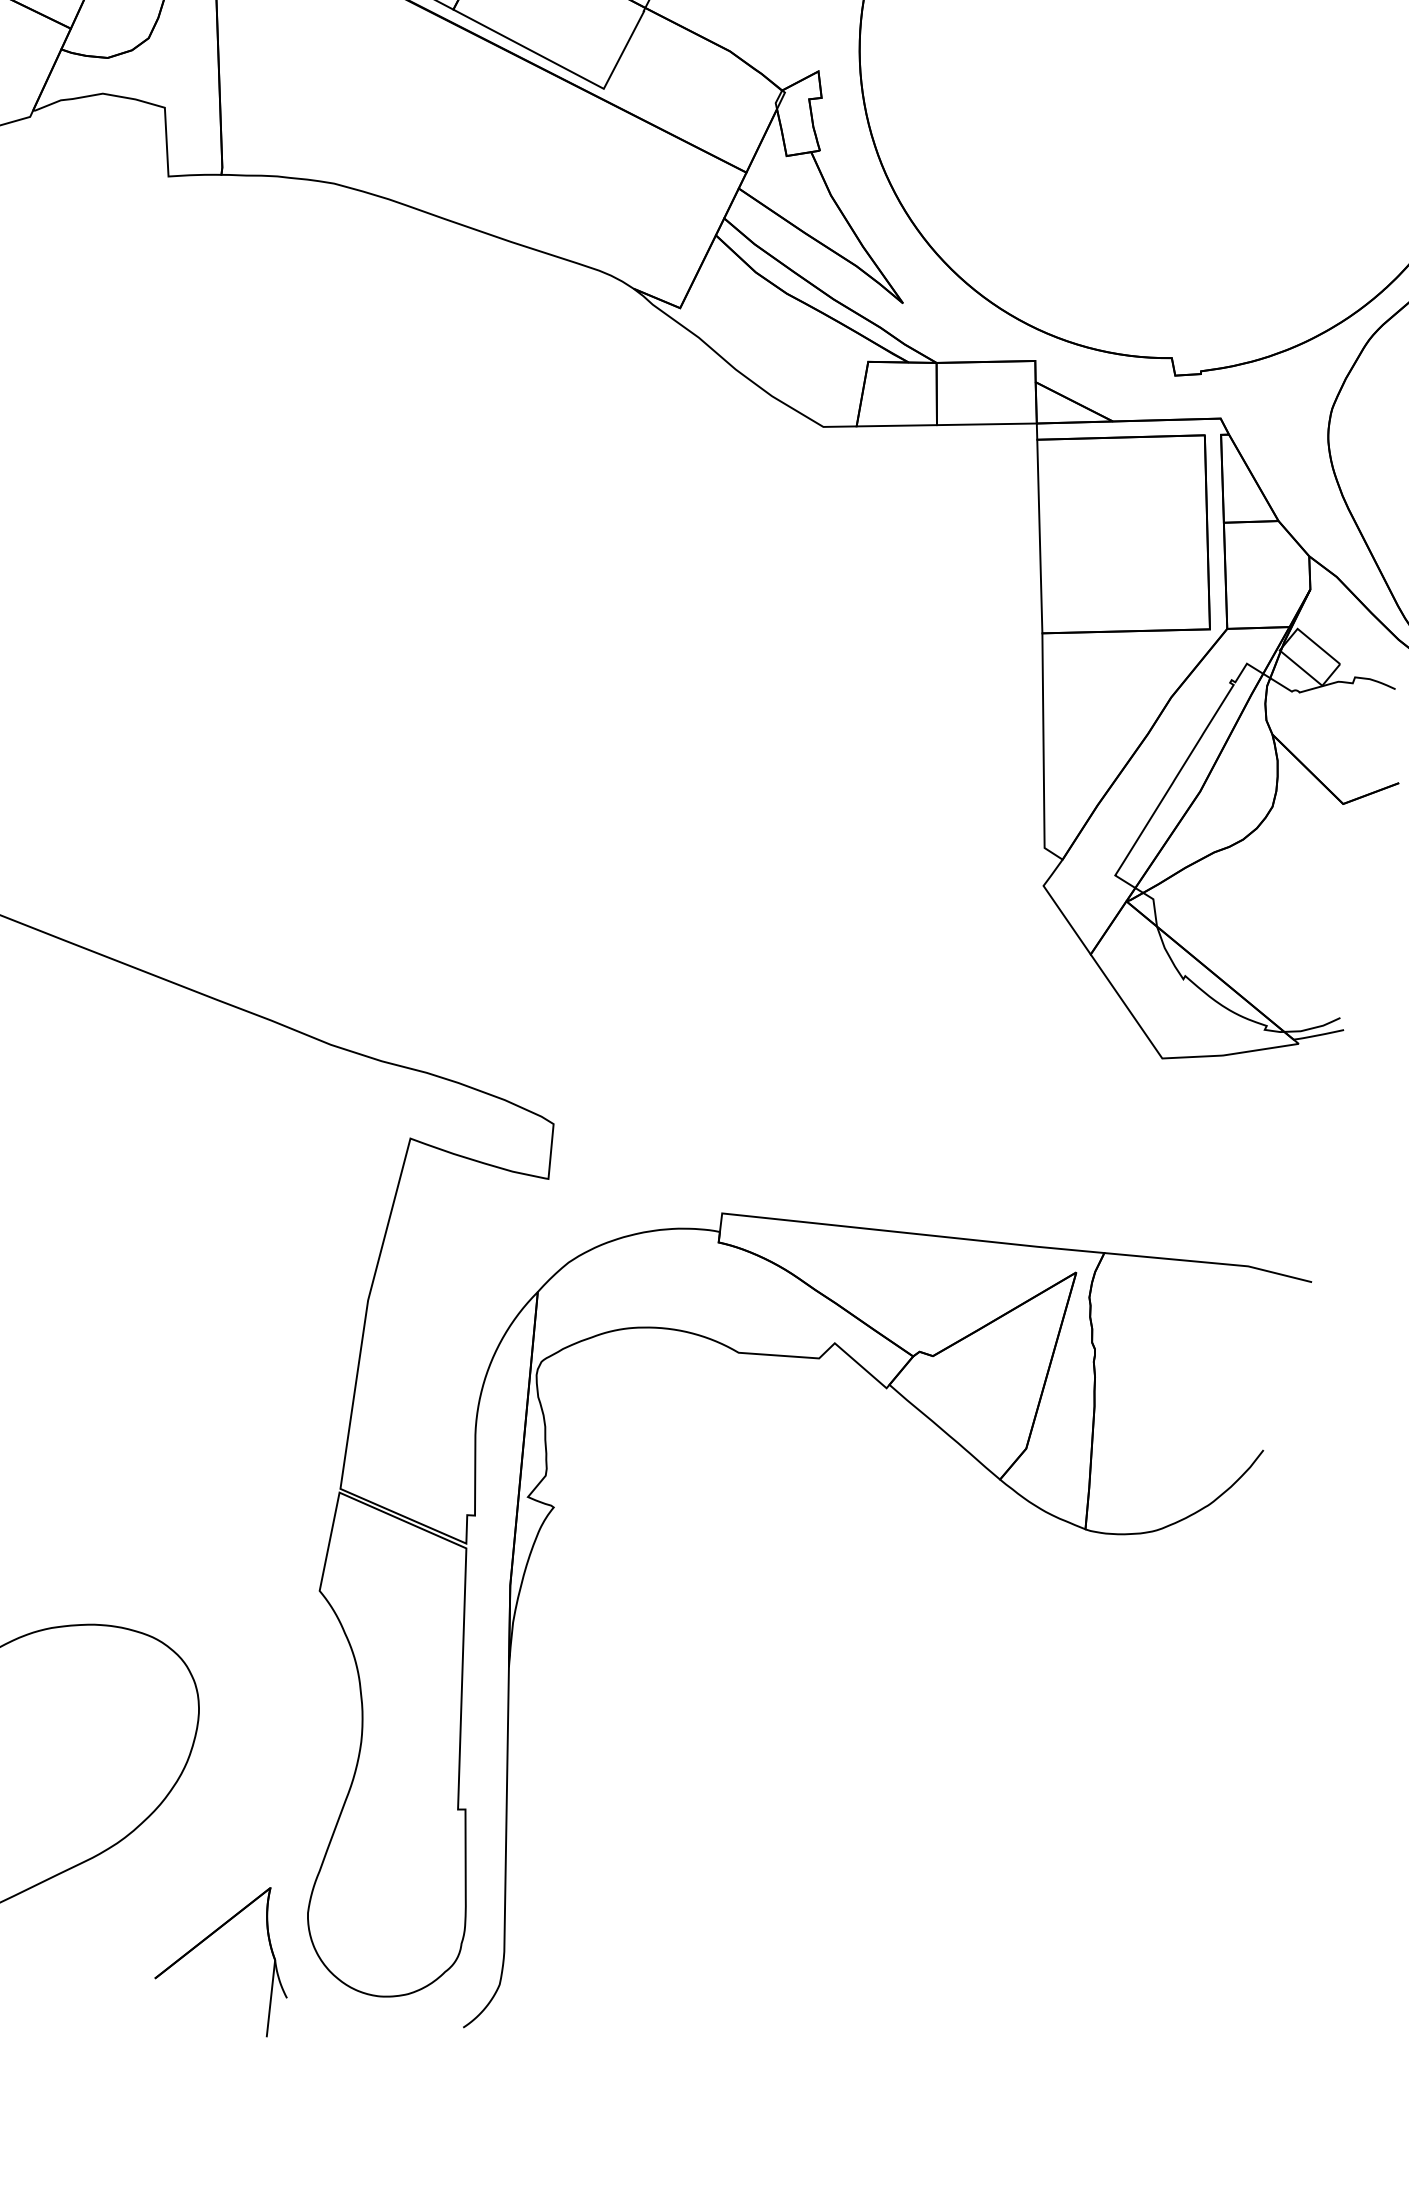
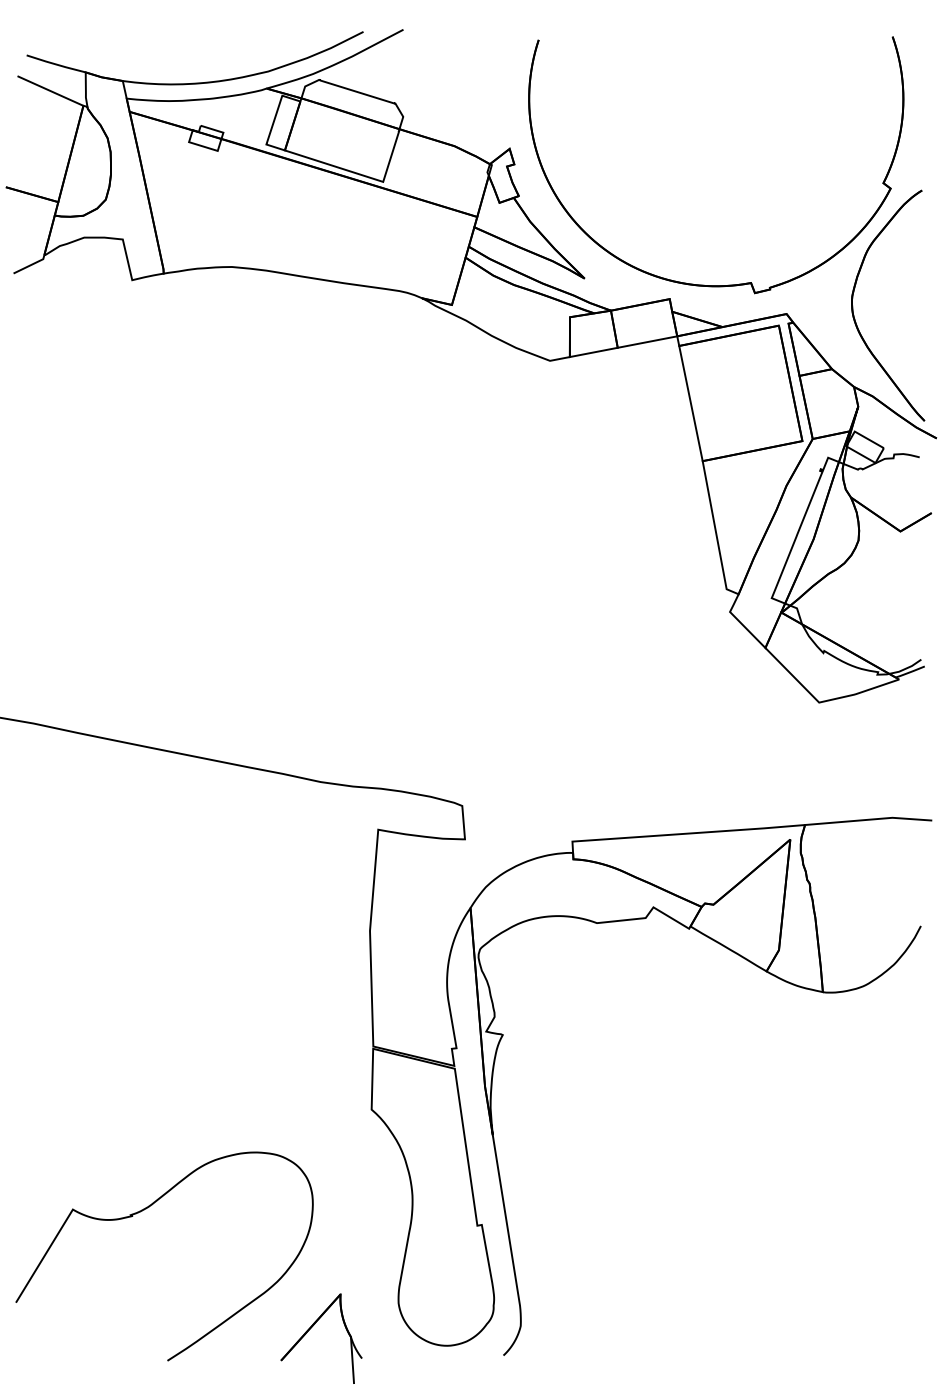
part: (213, 1935) -> (311, 1328), moved

